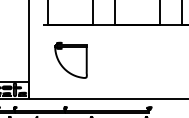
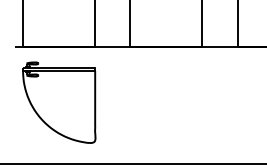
part: (70, 60) -> (58, 103), size x1.43

